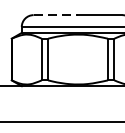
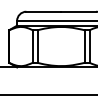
line: (56, 14) -> (44, 11), dashed -> solid

